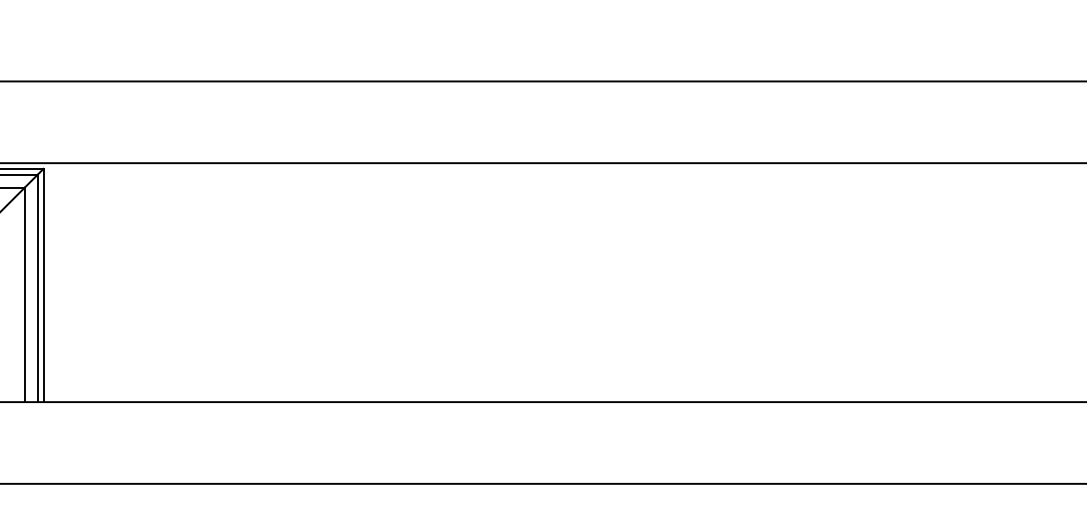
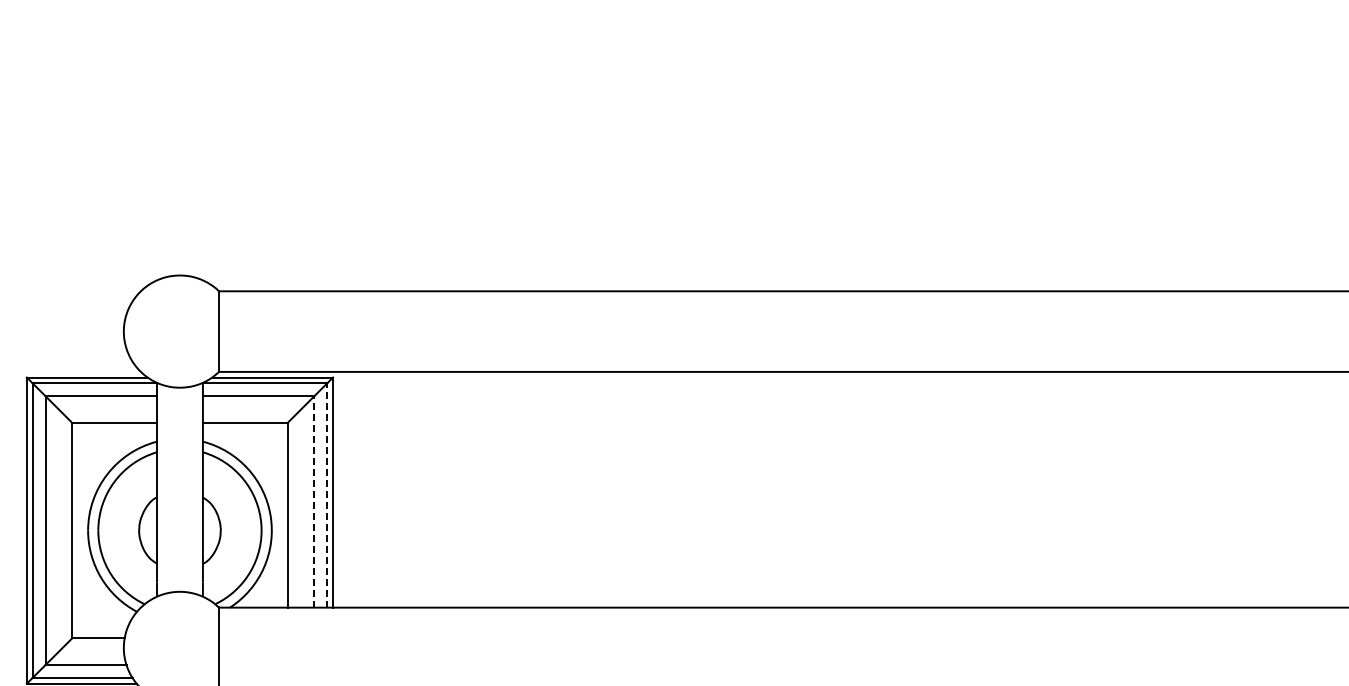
line: (37, 288) -> (327, 495), solid -> dashed
line: (24, 294) -> (314, 501), solid -> dashed

